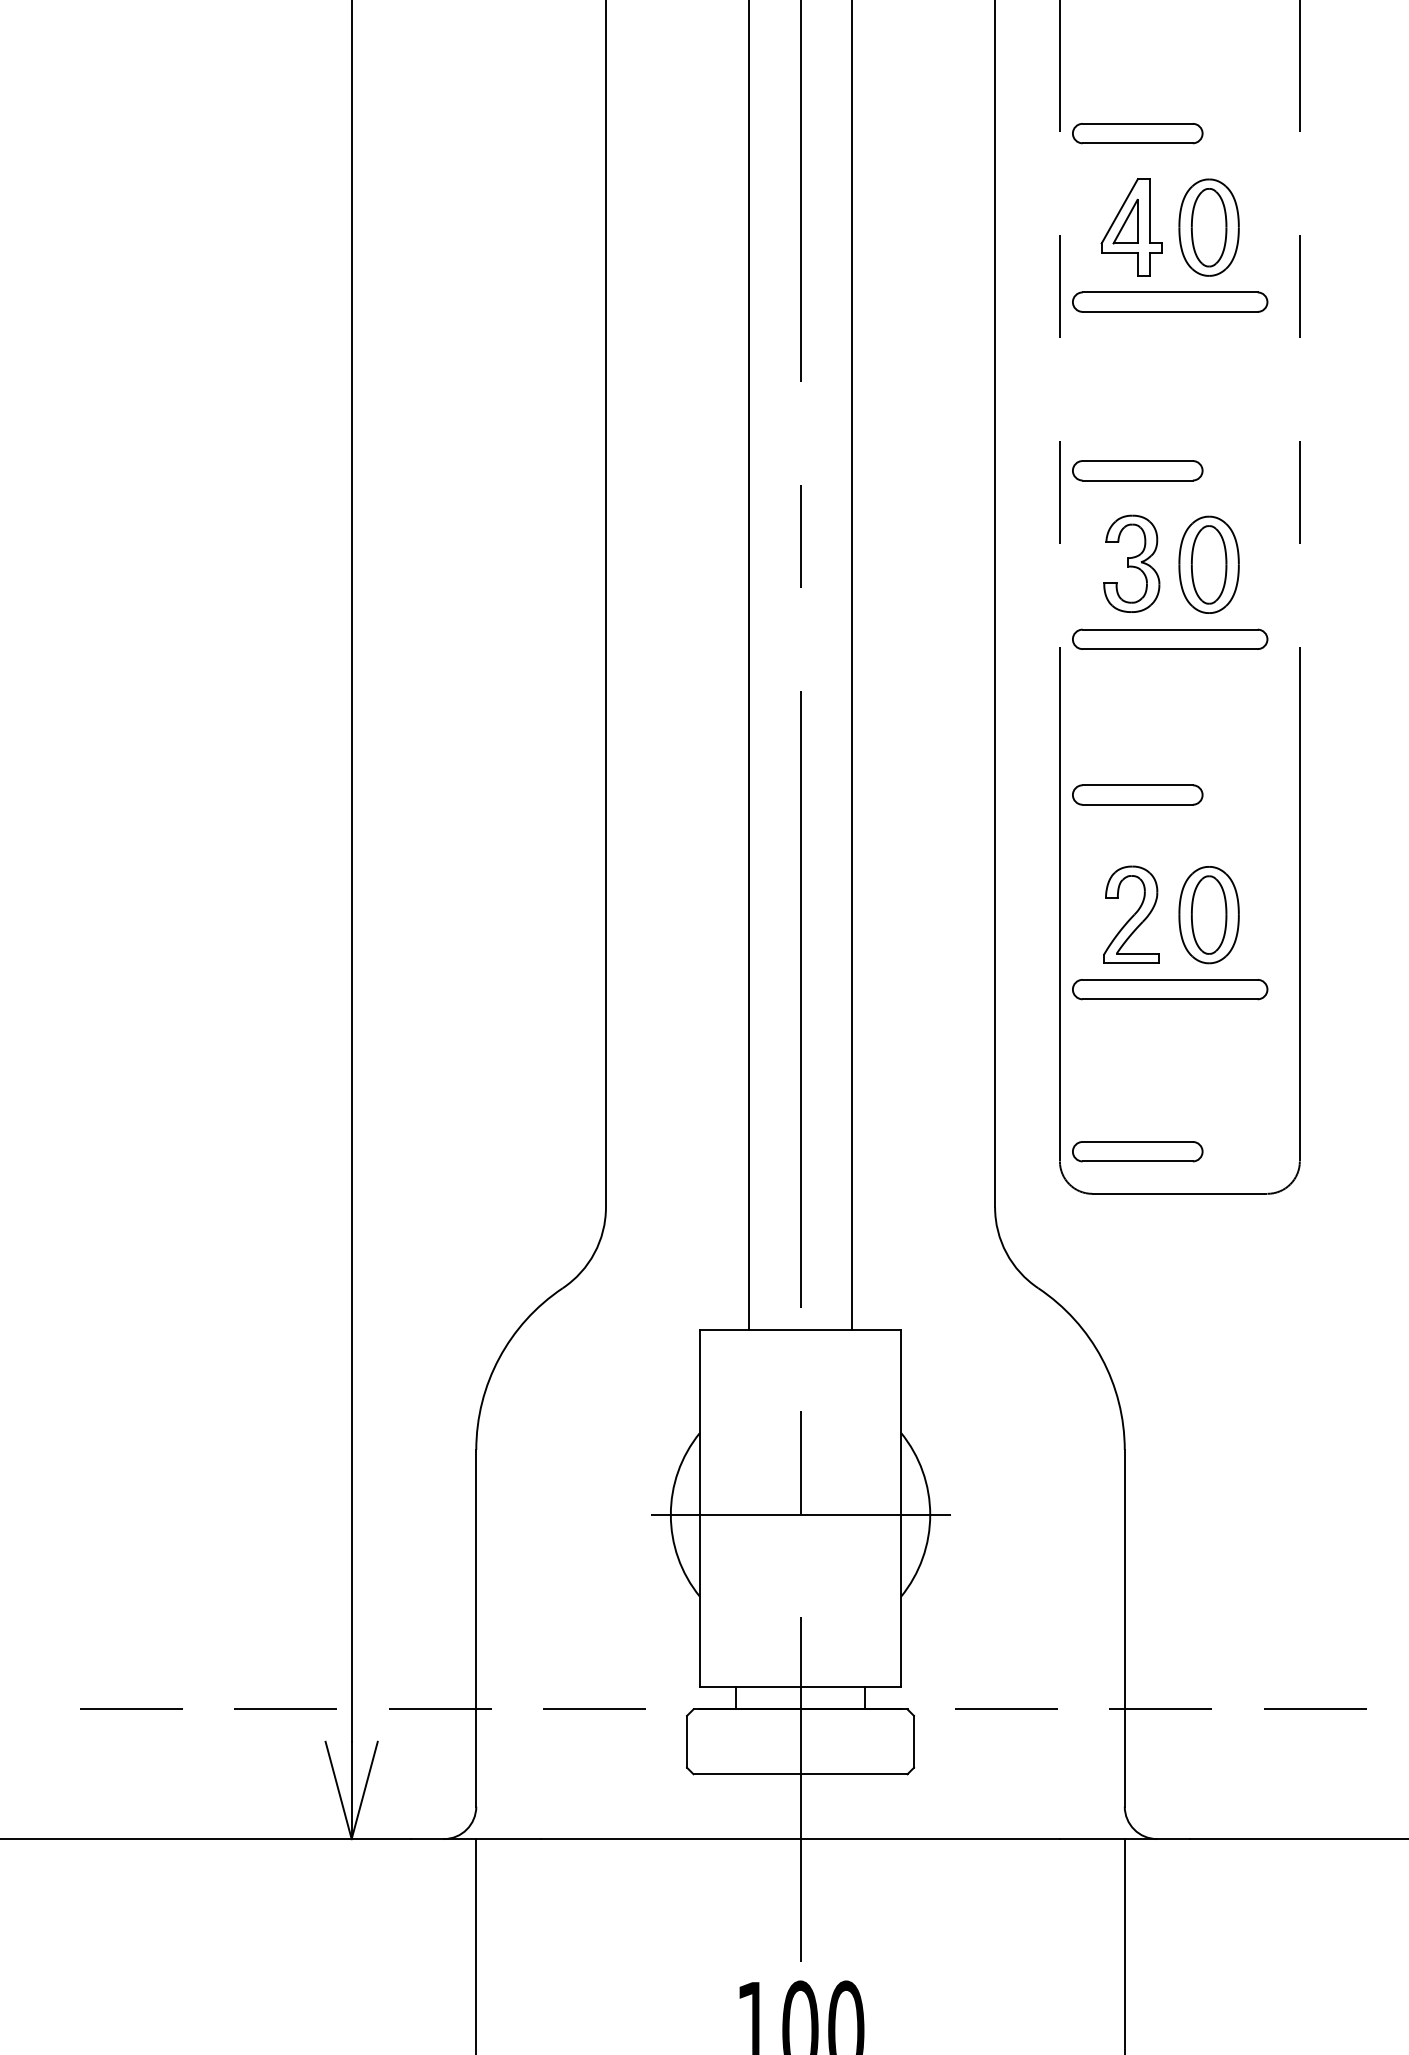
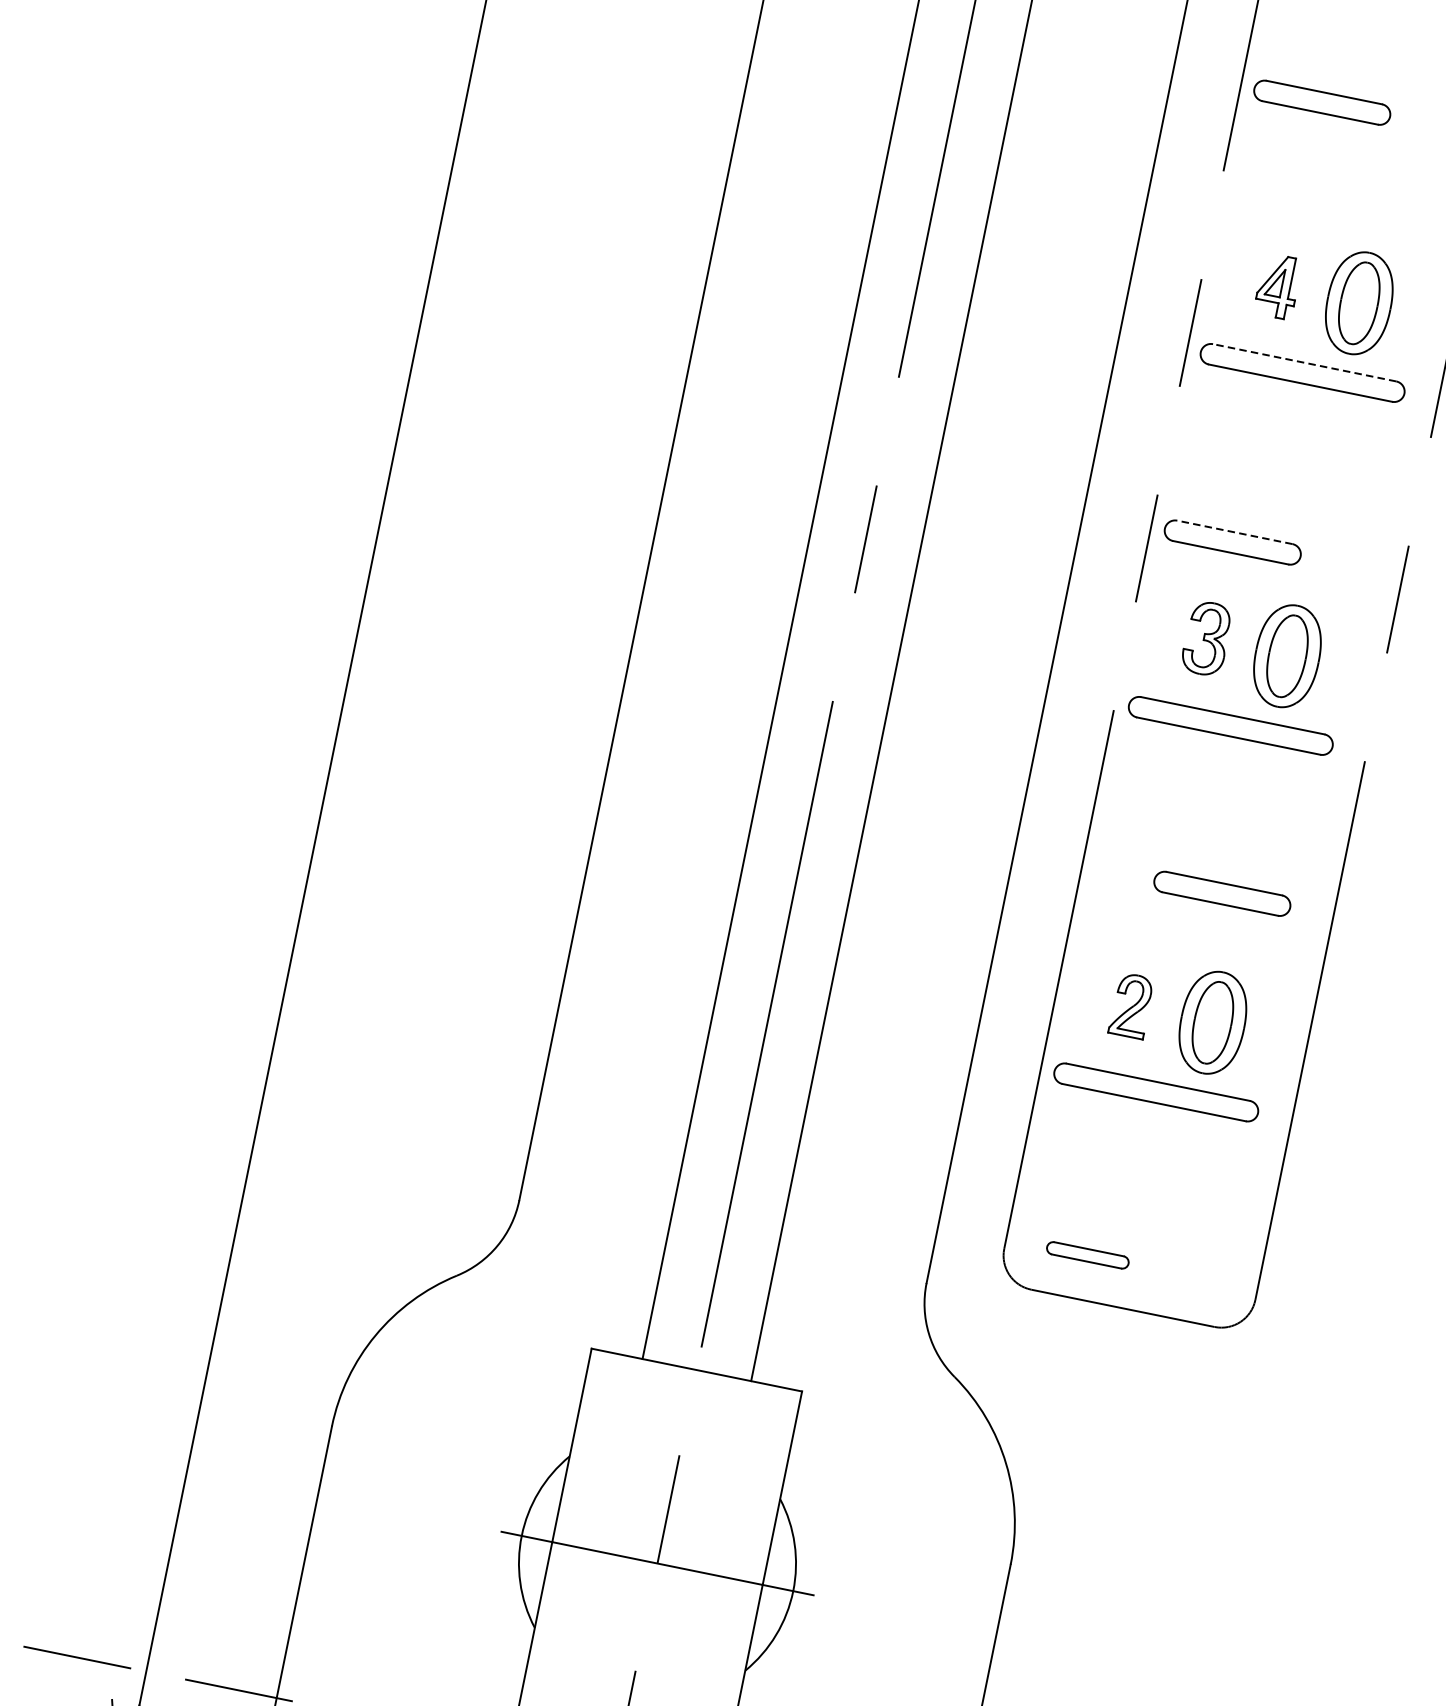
part: (1137, 133) -> (1322, 102), moved
part: (1131, 227) -> (1278, 286), size x0.6
line: (1170, 292) -> (1305, 362), solid -> dashed
line: (1137, 461) -> (1234, 532), solid -> dashed
part: (1131, 563) -> (1206, 638), size x0.7
part: (1137, 794) -> (1222, 893), moved
part: (1131, 914) -> (1131, 1005), size x0.6
part: (1137, 1151) -> (1087, 1254), size x0.6

